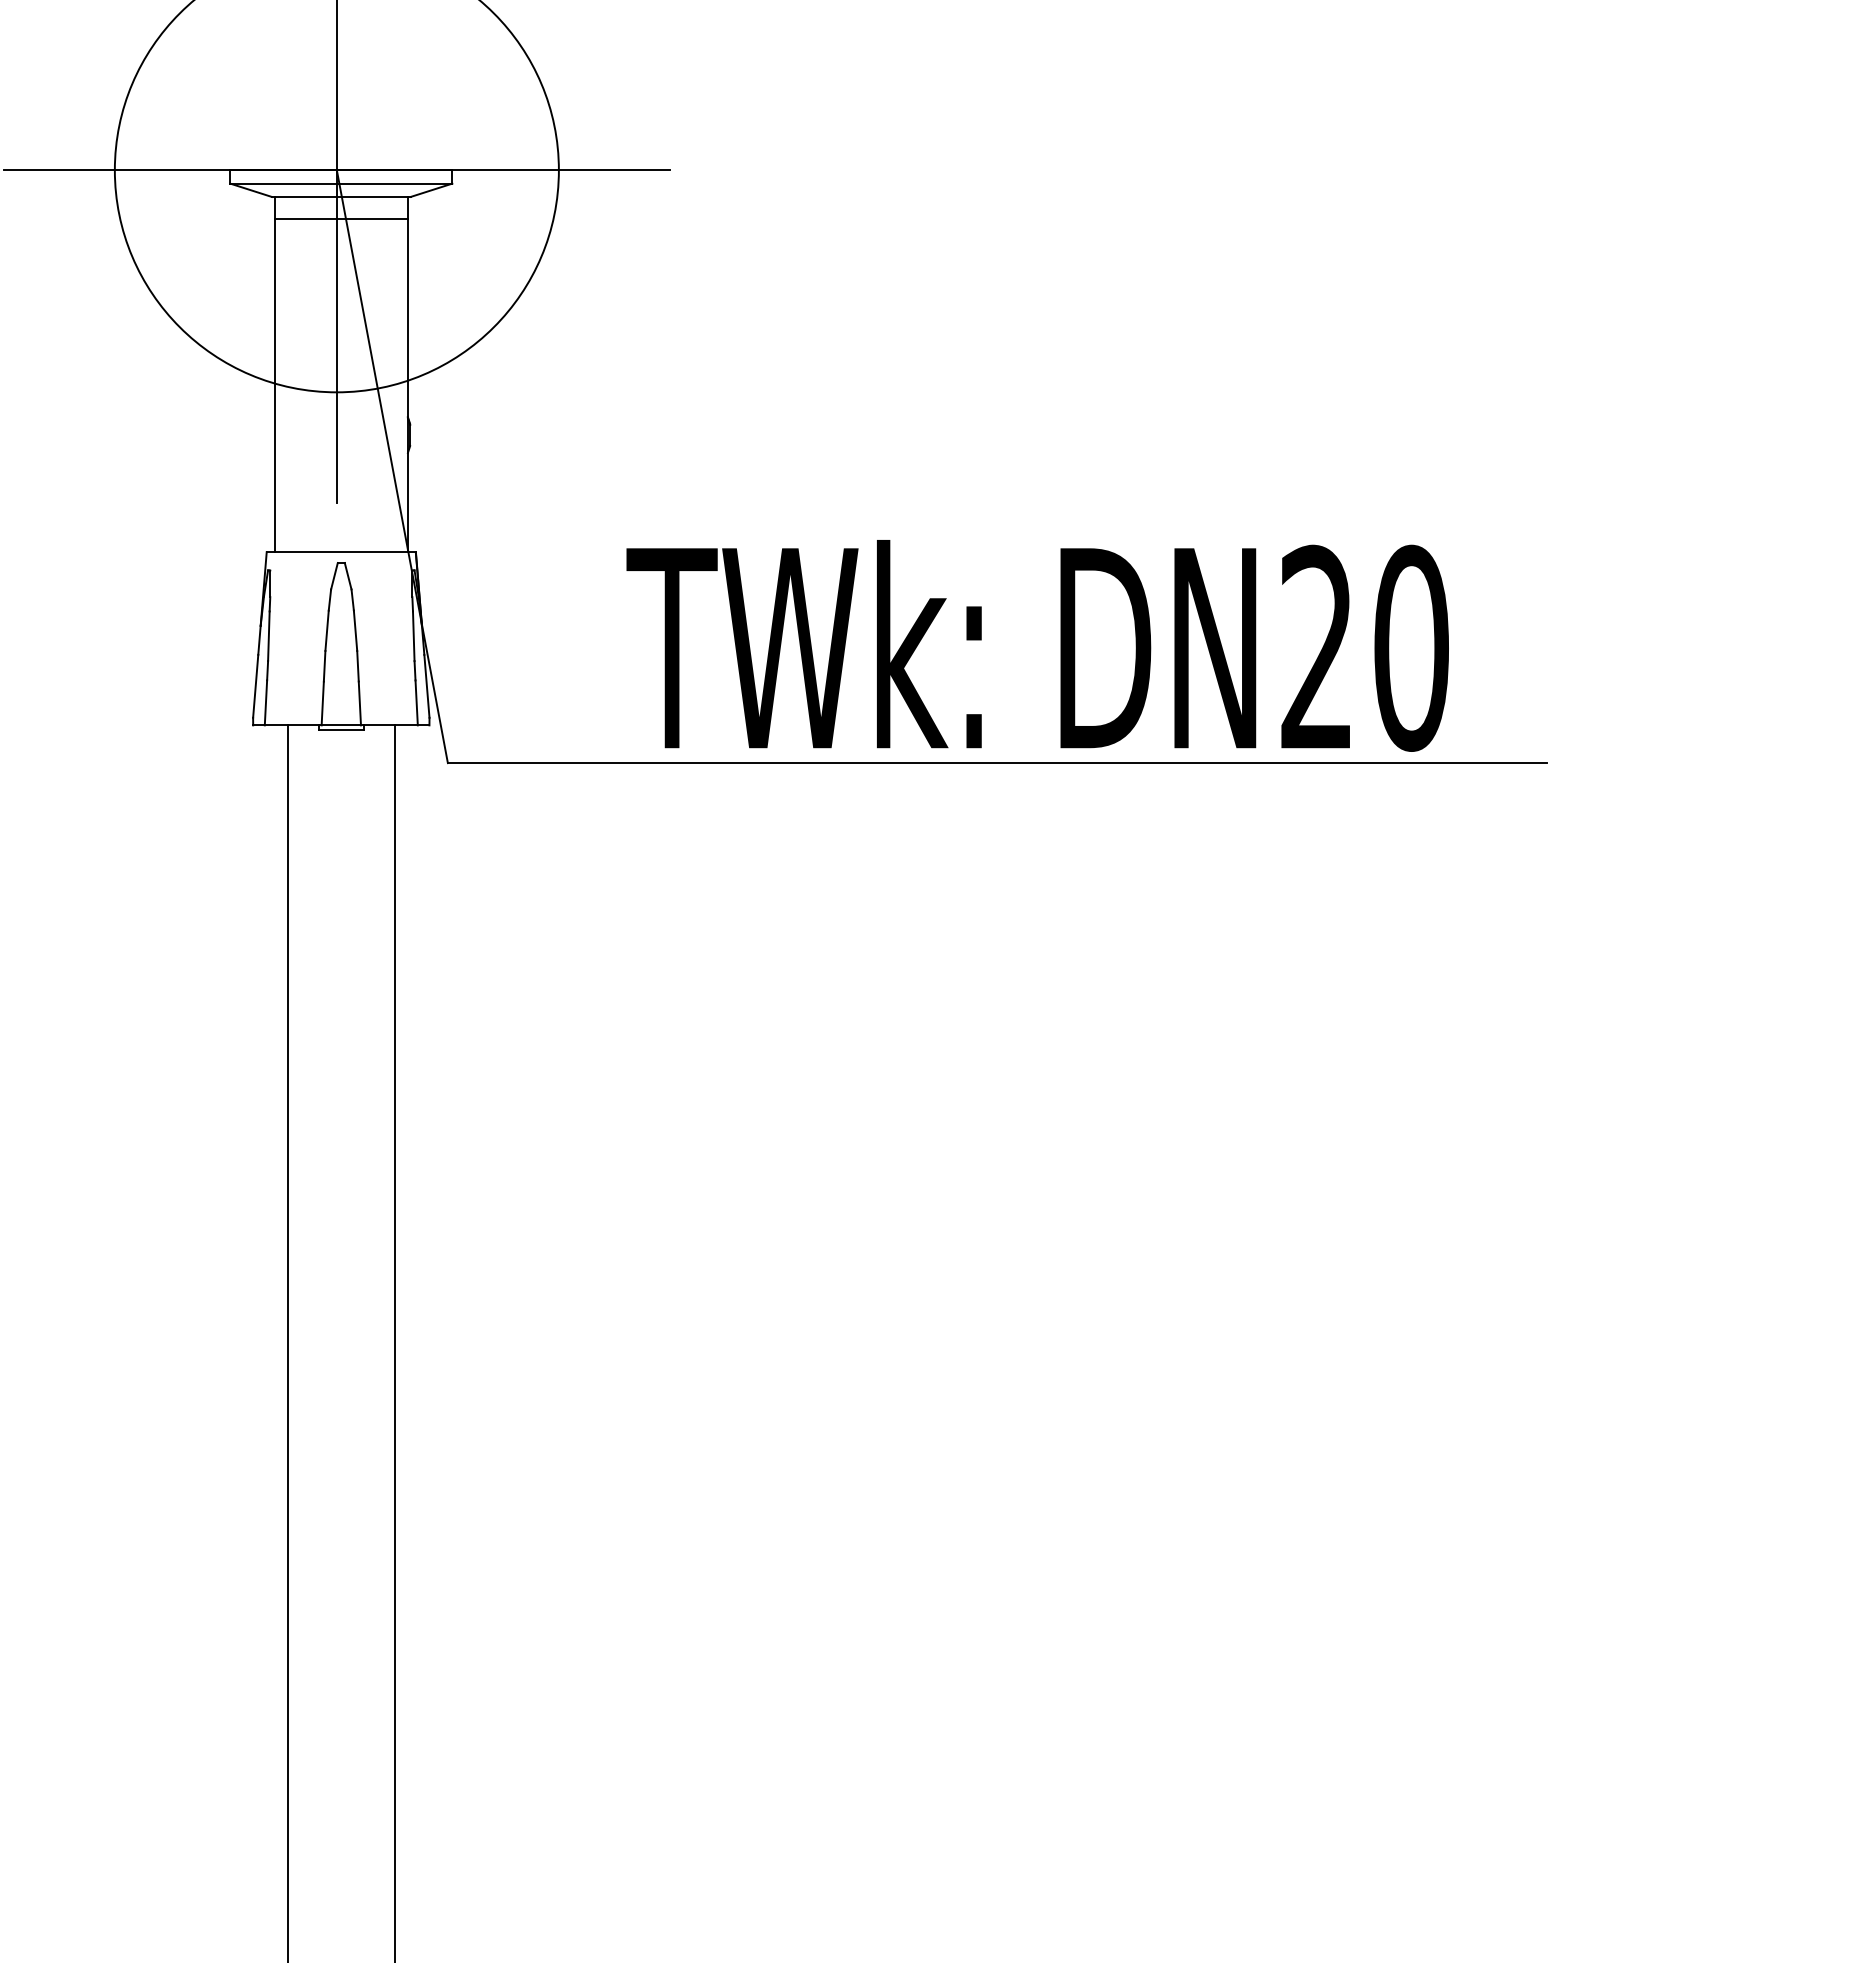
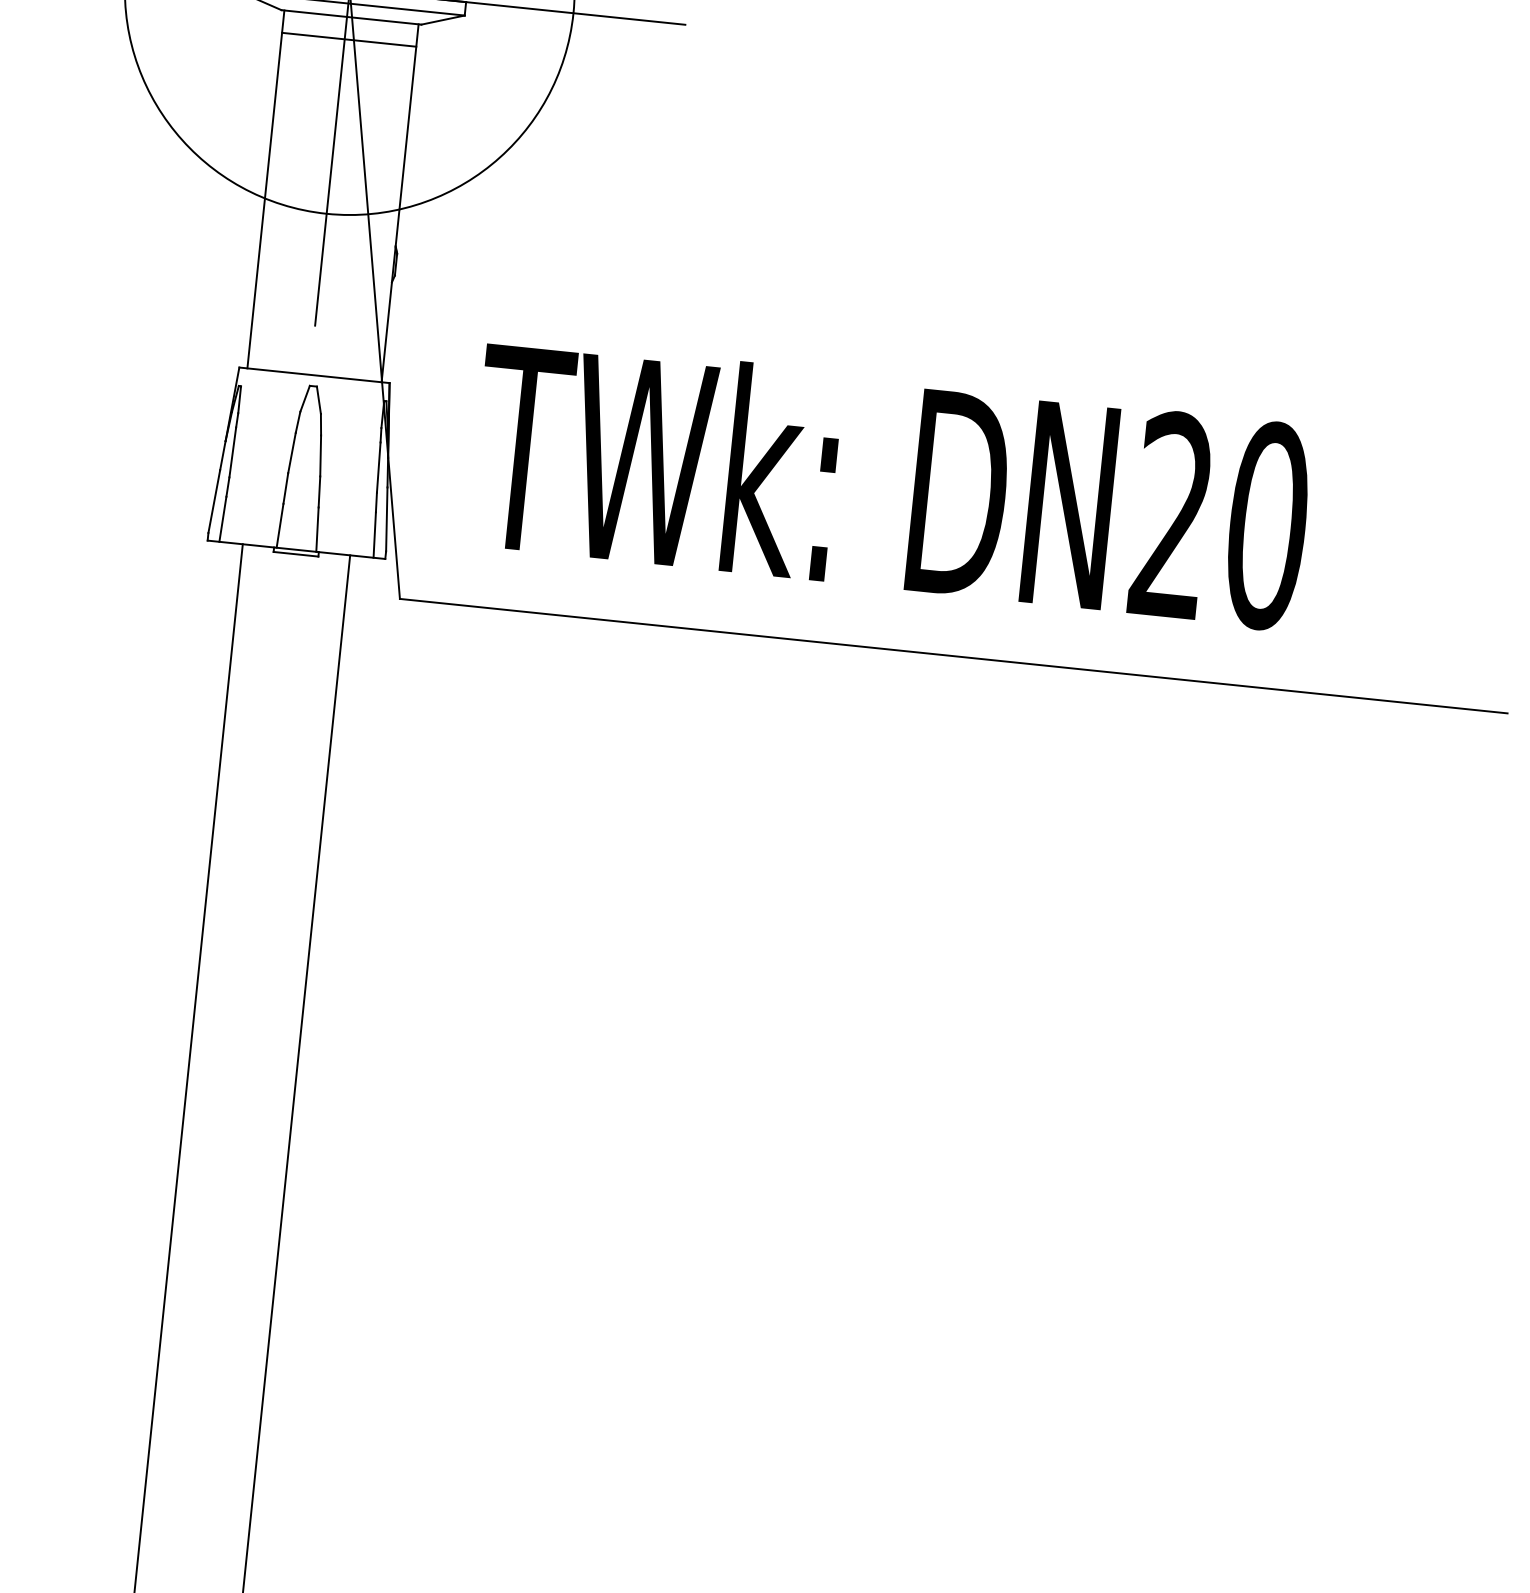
text: (1037, 645) -> (891, 484), moved

